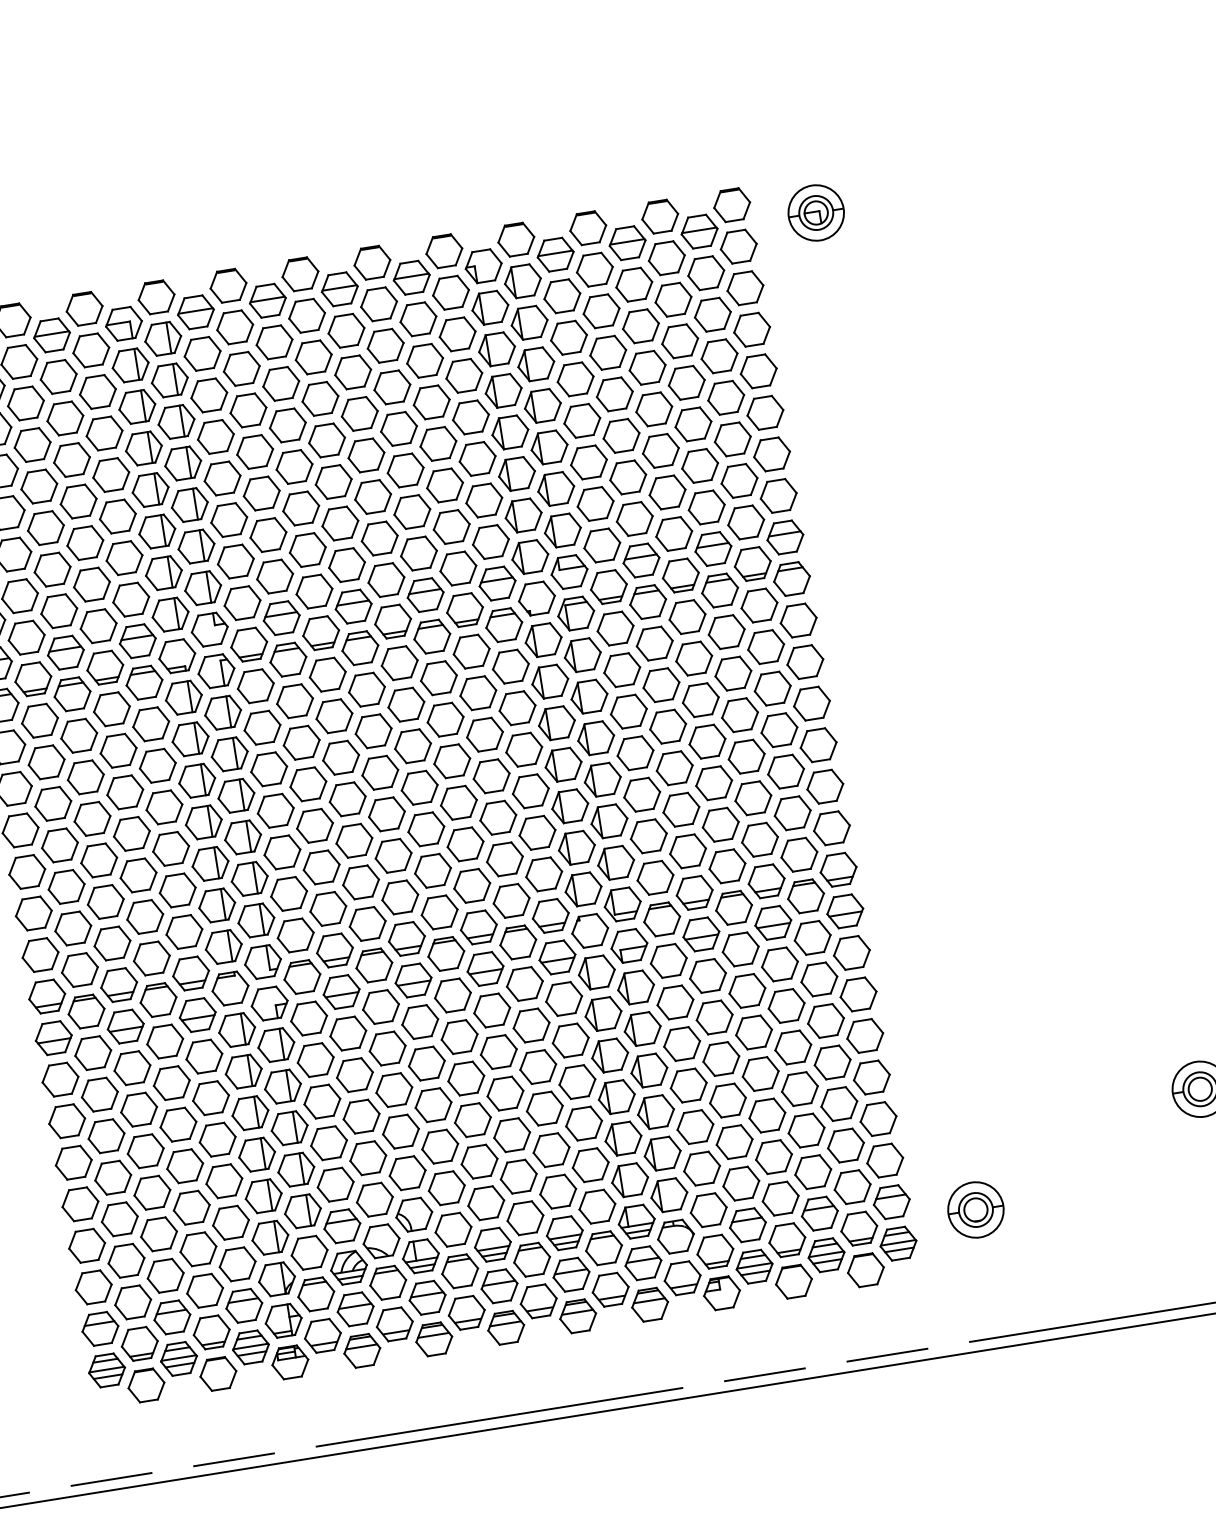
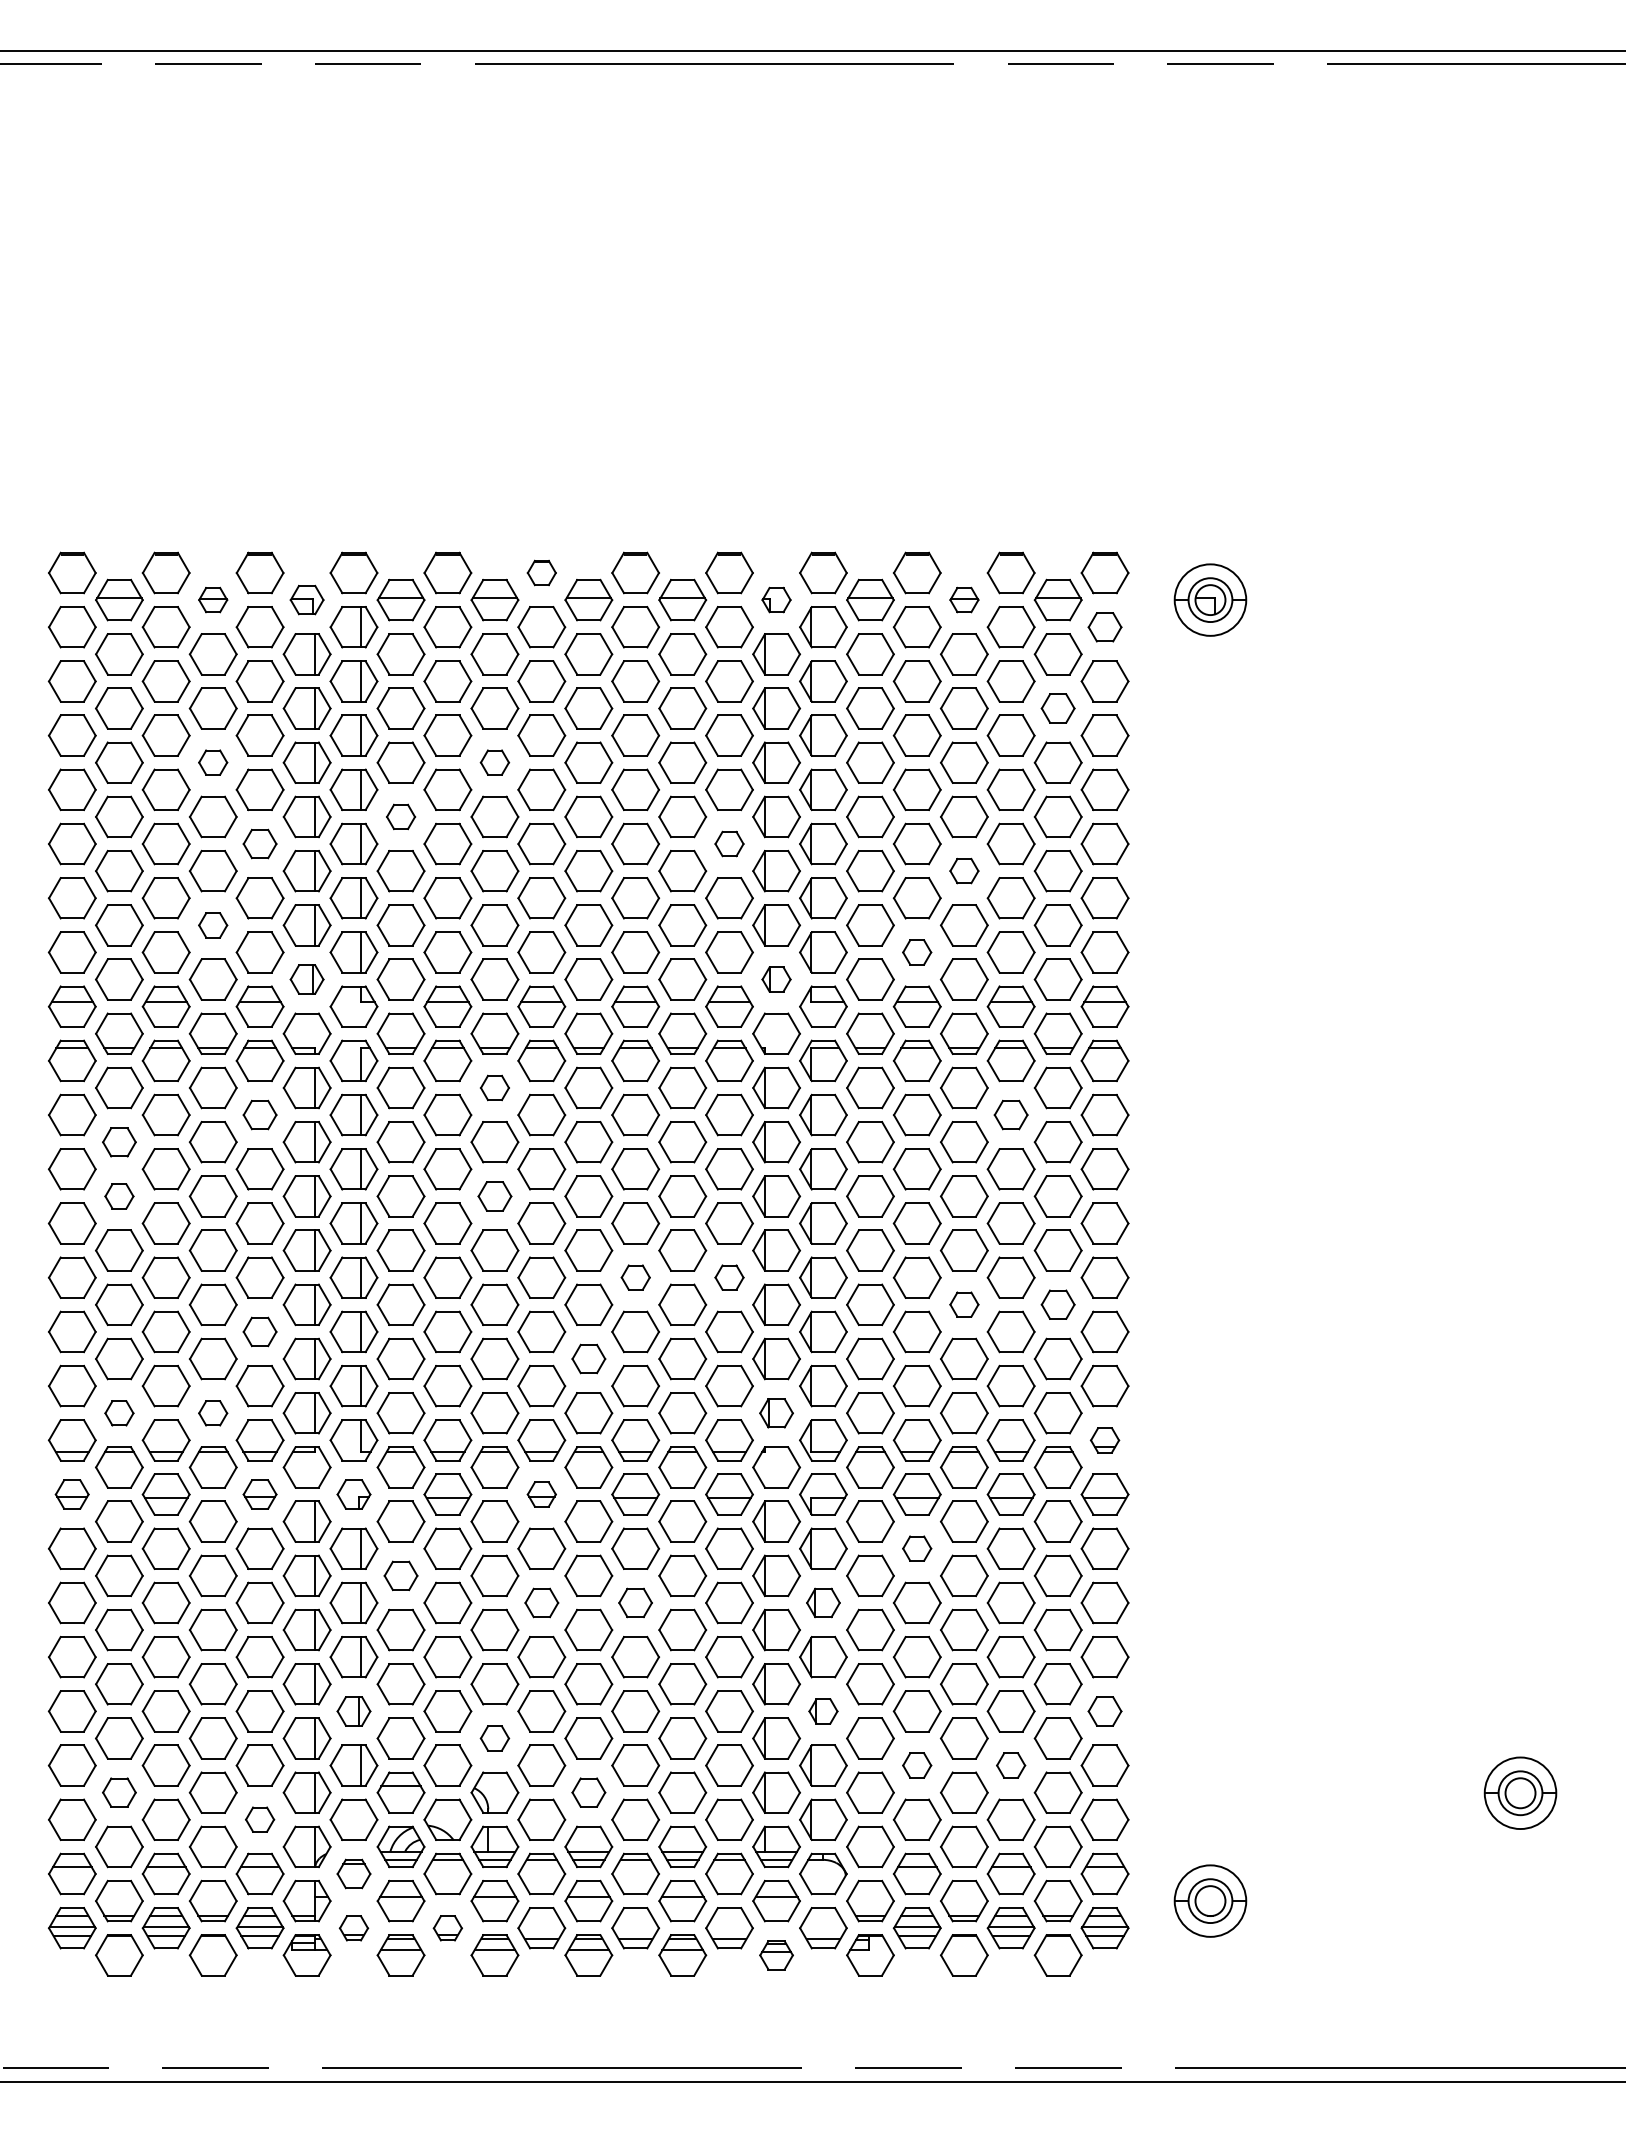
part: (627, 242) -> (964, 599), size x0.6
part: (738, 246) -> (1104, 627), size x0.7
part: (483, 265) -> (776, 599), size x0.6
part: (300, 273) -> (541, 572), size x0.6
part: (712, 314) -> (1057, 708), size x0.7
part: (123, 323) -> (306, 599), size x0.7
part: (51, 335) -> (212, 599), size x0.6
part: (287, 425) -> (494, 762), size x0.6
part: (660, 450) -> (964, 870), size x0.6
part: (477, 458) -> (729, 843), size x0.6
part: (71, 459) -> (212, 762), size x0.6
part: (222, 478) -> (400, 816), size x0.6
part: (117, 516) -> (259, 843), size x0.7
part: (634, 519) -> (916, 952), size x0.6
part: (530, 557) -> (776, 979), size x0.6
part: (91, 584) -> (212, 925), size x0.6
part: (170, 614) -> (306, 979), size x0.7
part: (726, 631) -> (1010, 1114), size x0.7
part: (327, 674) -> (494, 1087), size x0.6
part: (150, 723) -> (259, 1114), size x0.7
part: (340, 757) -> (494, 1196), size x0.7
part: (46, 762) -> (119, 1142), size x0.7
part: (785, 771) -> (1057, 1304), size x0.7
part: (714, 782) -> (964, 1304), size x0.6
part: (530, 791) -> (729, 1277), size x0.6
part: (458, 802) -> (635, 1277), size x0.6
part: (53, 803) -> (119, 1196), size x0.6
part: (432, 870) -> (588, 1358), size x0.7
part: (838, 870) -> (1104, 1440), size x0.6
part: (583, 889) -> (776, 1413), size x0.7
part: (177, 890) -> (259, 1331), size x0.7
part: (151, 958) -> (212, 1413), size x0.6
part: (80, 970) -> (119, 1413), size x0.6
part: (707, 975) -> (916, 1548), size x0.6
part: (413, 980) -> (541, 1494), size x0.6
part: (269, 1003) -> (353, 1494), size x0.7
part: (197, 1015) -> (259, 1494), size x0.7
part: (642, 1028) -> (823, 1602), size x0.7
part: (53, 1038) -> (71, 1494), size x0.7
part: (498, 1051) -> (635, 1602), size x0.7
part: (315, 1059) -> (400, 1575), size x0.7
part: (426, 1063) -> (541, 1602), size x0.7
part: (871, 1077) -> (1104, 1711), size x0.7
part: (656, 1112) -> (823, 1711), size x0.6
part: (806, 1130) -> (1010, 1765), size x0.6
part: (734, 1142) -> (916, 1765), size x0.6
part: (295, 1169) -> (353, 1711), size x0.7
part: (407, 1173) -> (494, 1738), size x0.6
part: (485, 1203) -> (588, 1792), size x0.7
part: (126, 1260) -> (119, 1792), size x0.7
part: (237, 1264) -> (259, 1819), size x0.6
part: (315, 1294) -> (353, 1873), size x0.7
part: (650, 1304) -> (776, 1955), size x0.7
part: (394, 1324) -> (447, 1928), size x0.6
part: (322, 1336) -> (353, 1928), size x0.6

